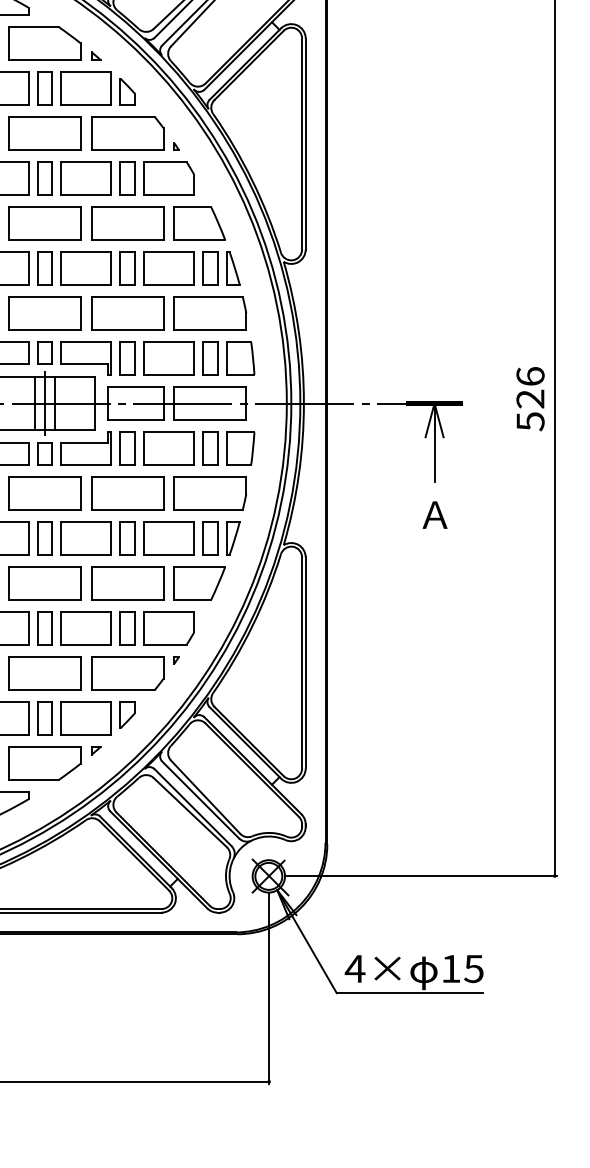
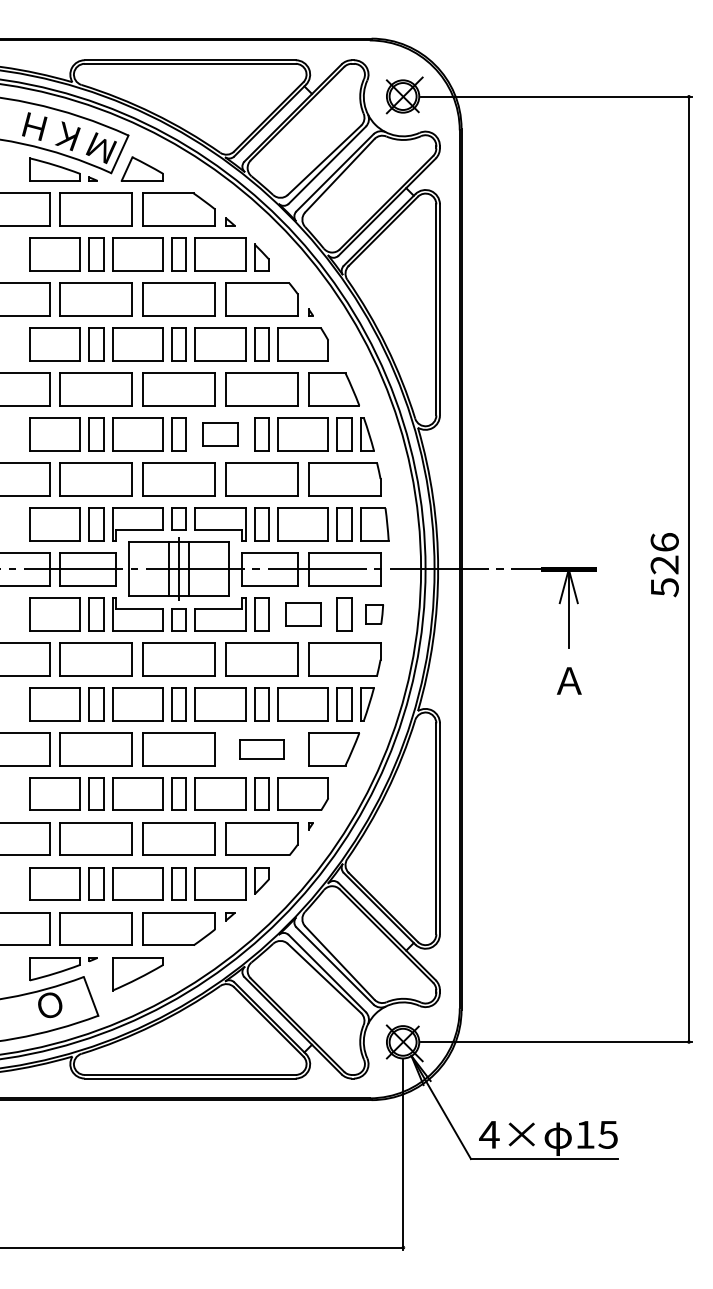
part: (86, 268) -> (220, 434), size x0.7
part: (168, 448) -> (302, 614), size x0.7
part: (240, 448) -> (374, 614), size x0.6
part: (127, 583) -> (261, 749), size x0.6

